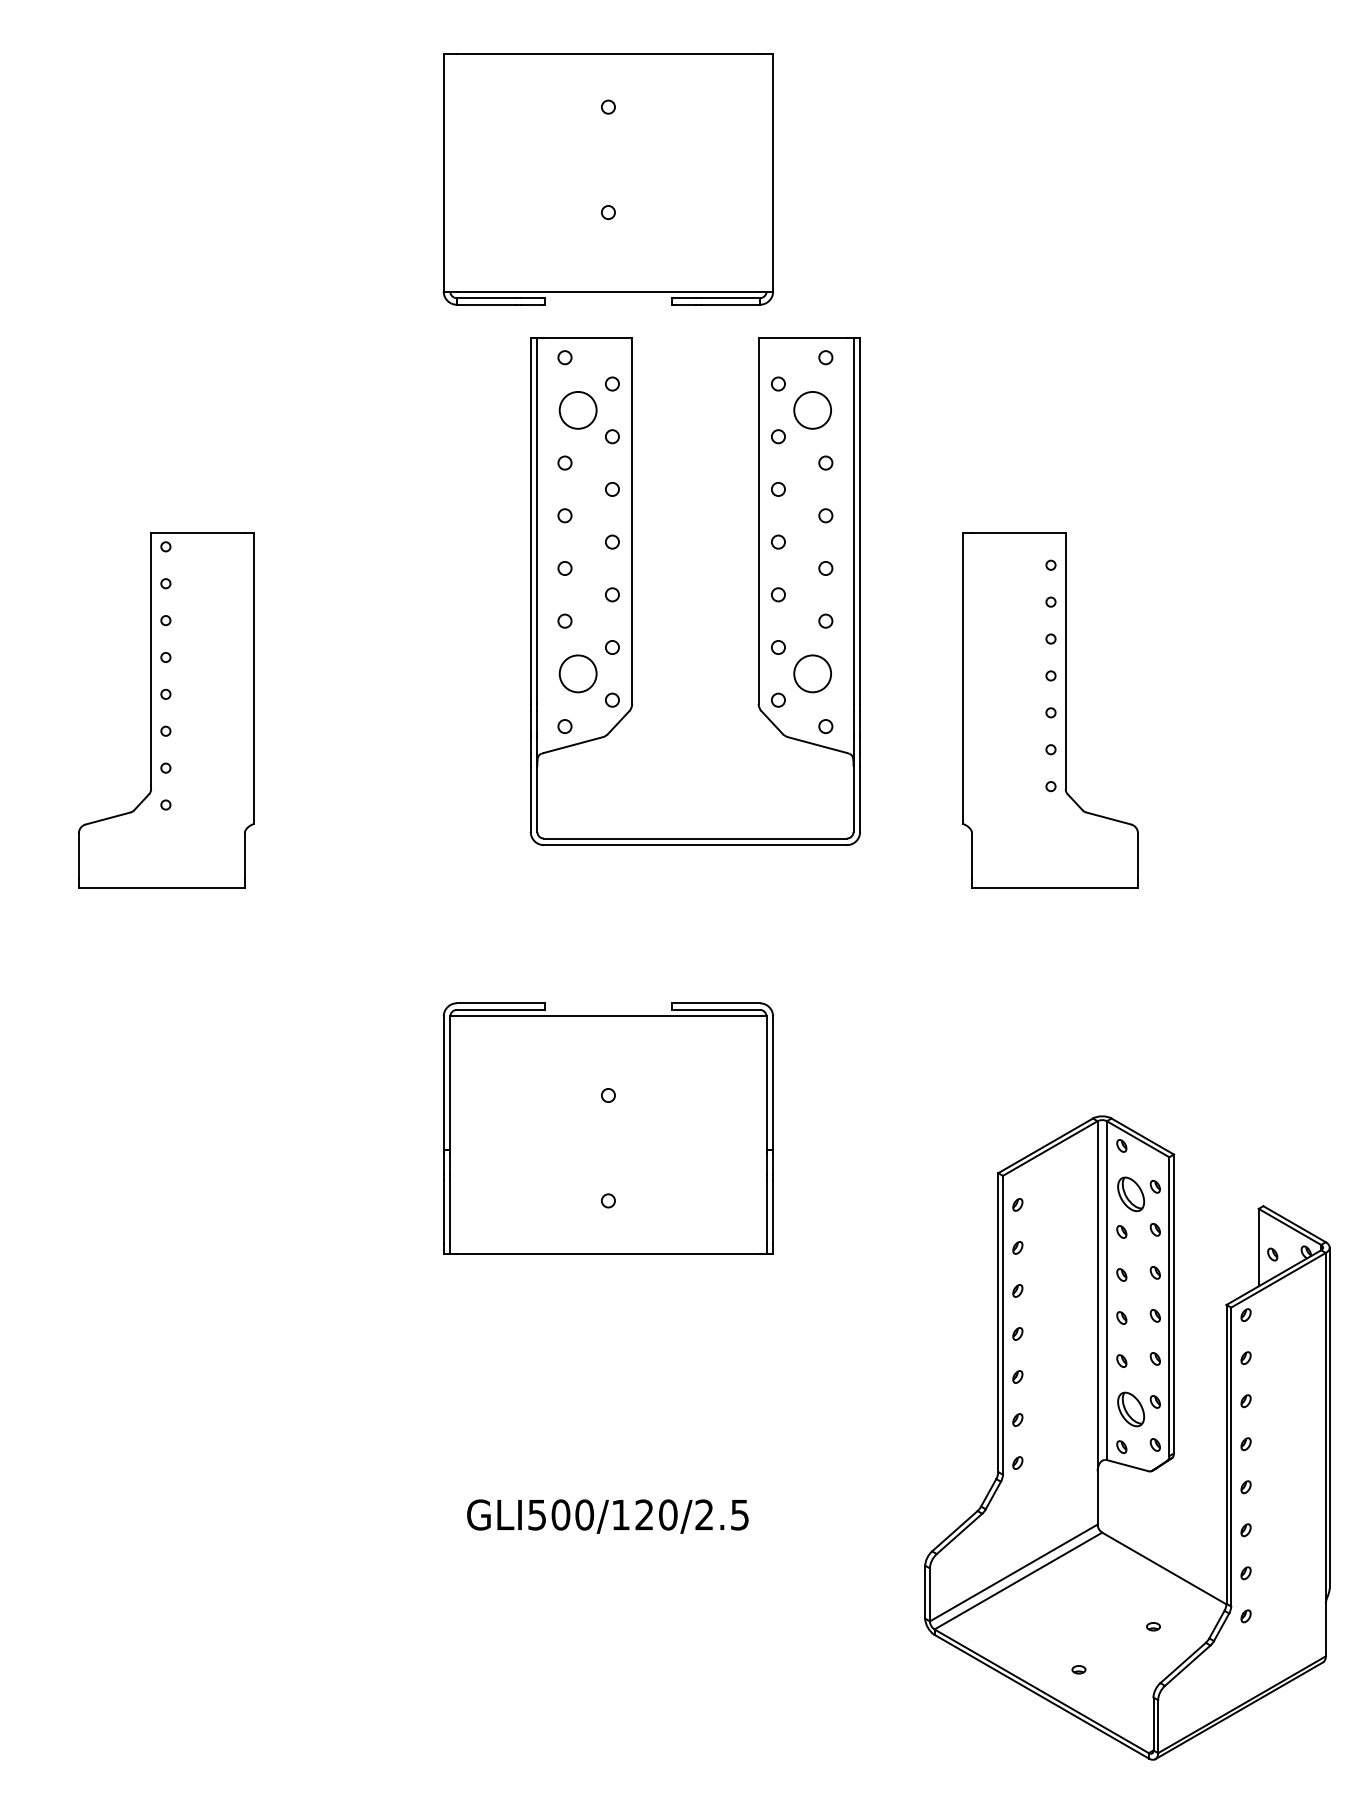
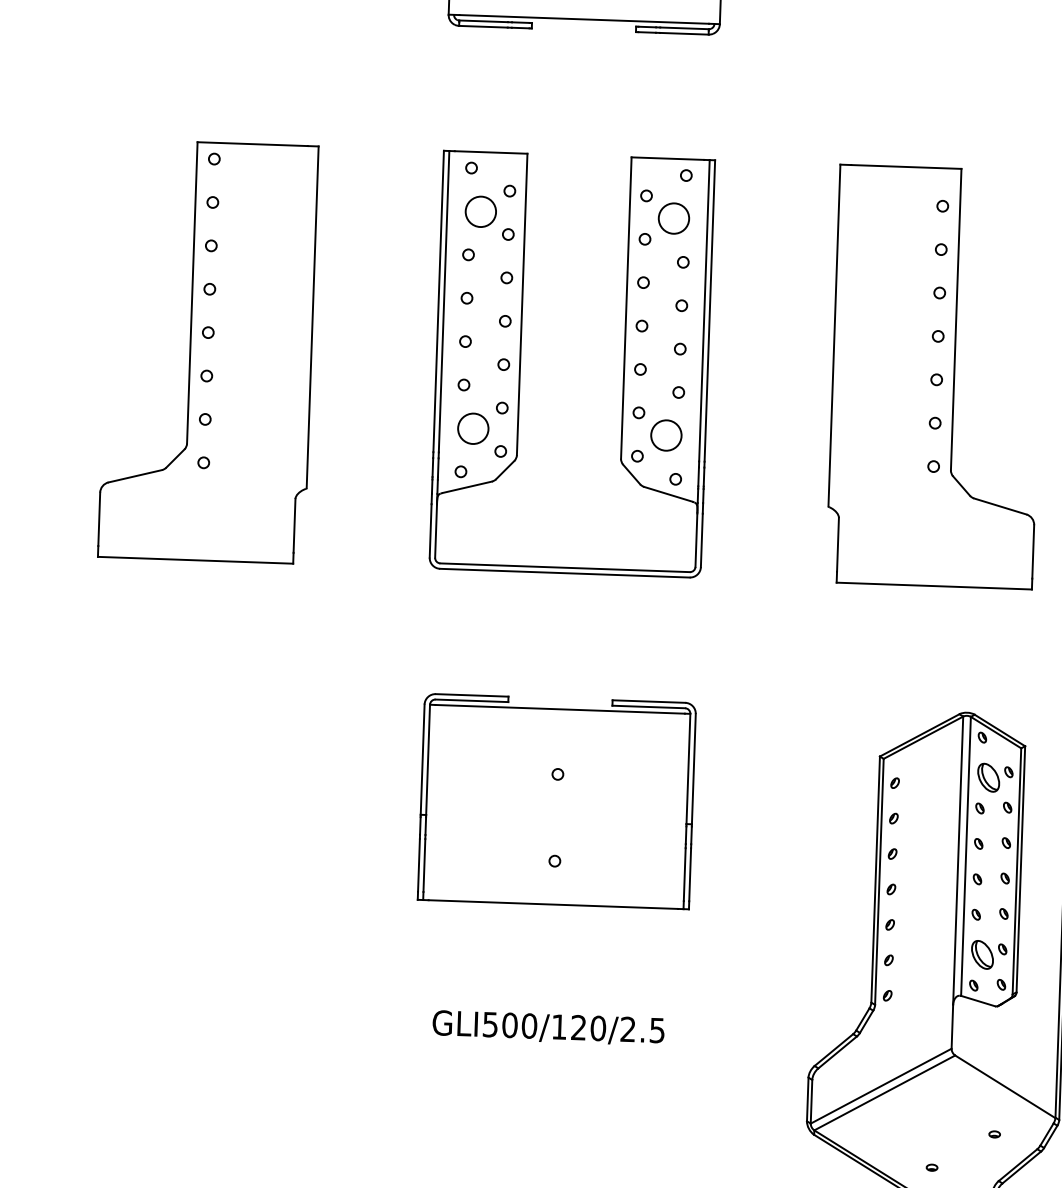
part: (632, 591) -> (520, 362), moved
part: (166, 710) -> (208, 351), size x1.43
part: (1050, 710) -> (936, 377), size x1.43
part: (607, 1128) -> (556, 801), moved

